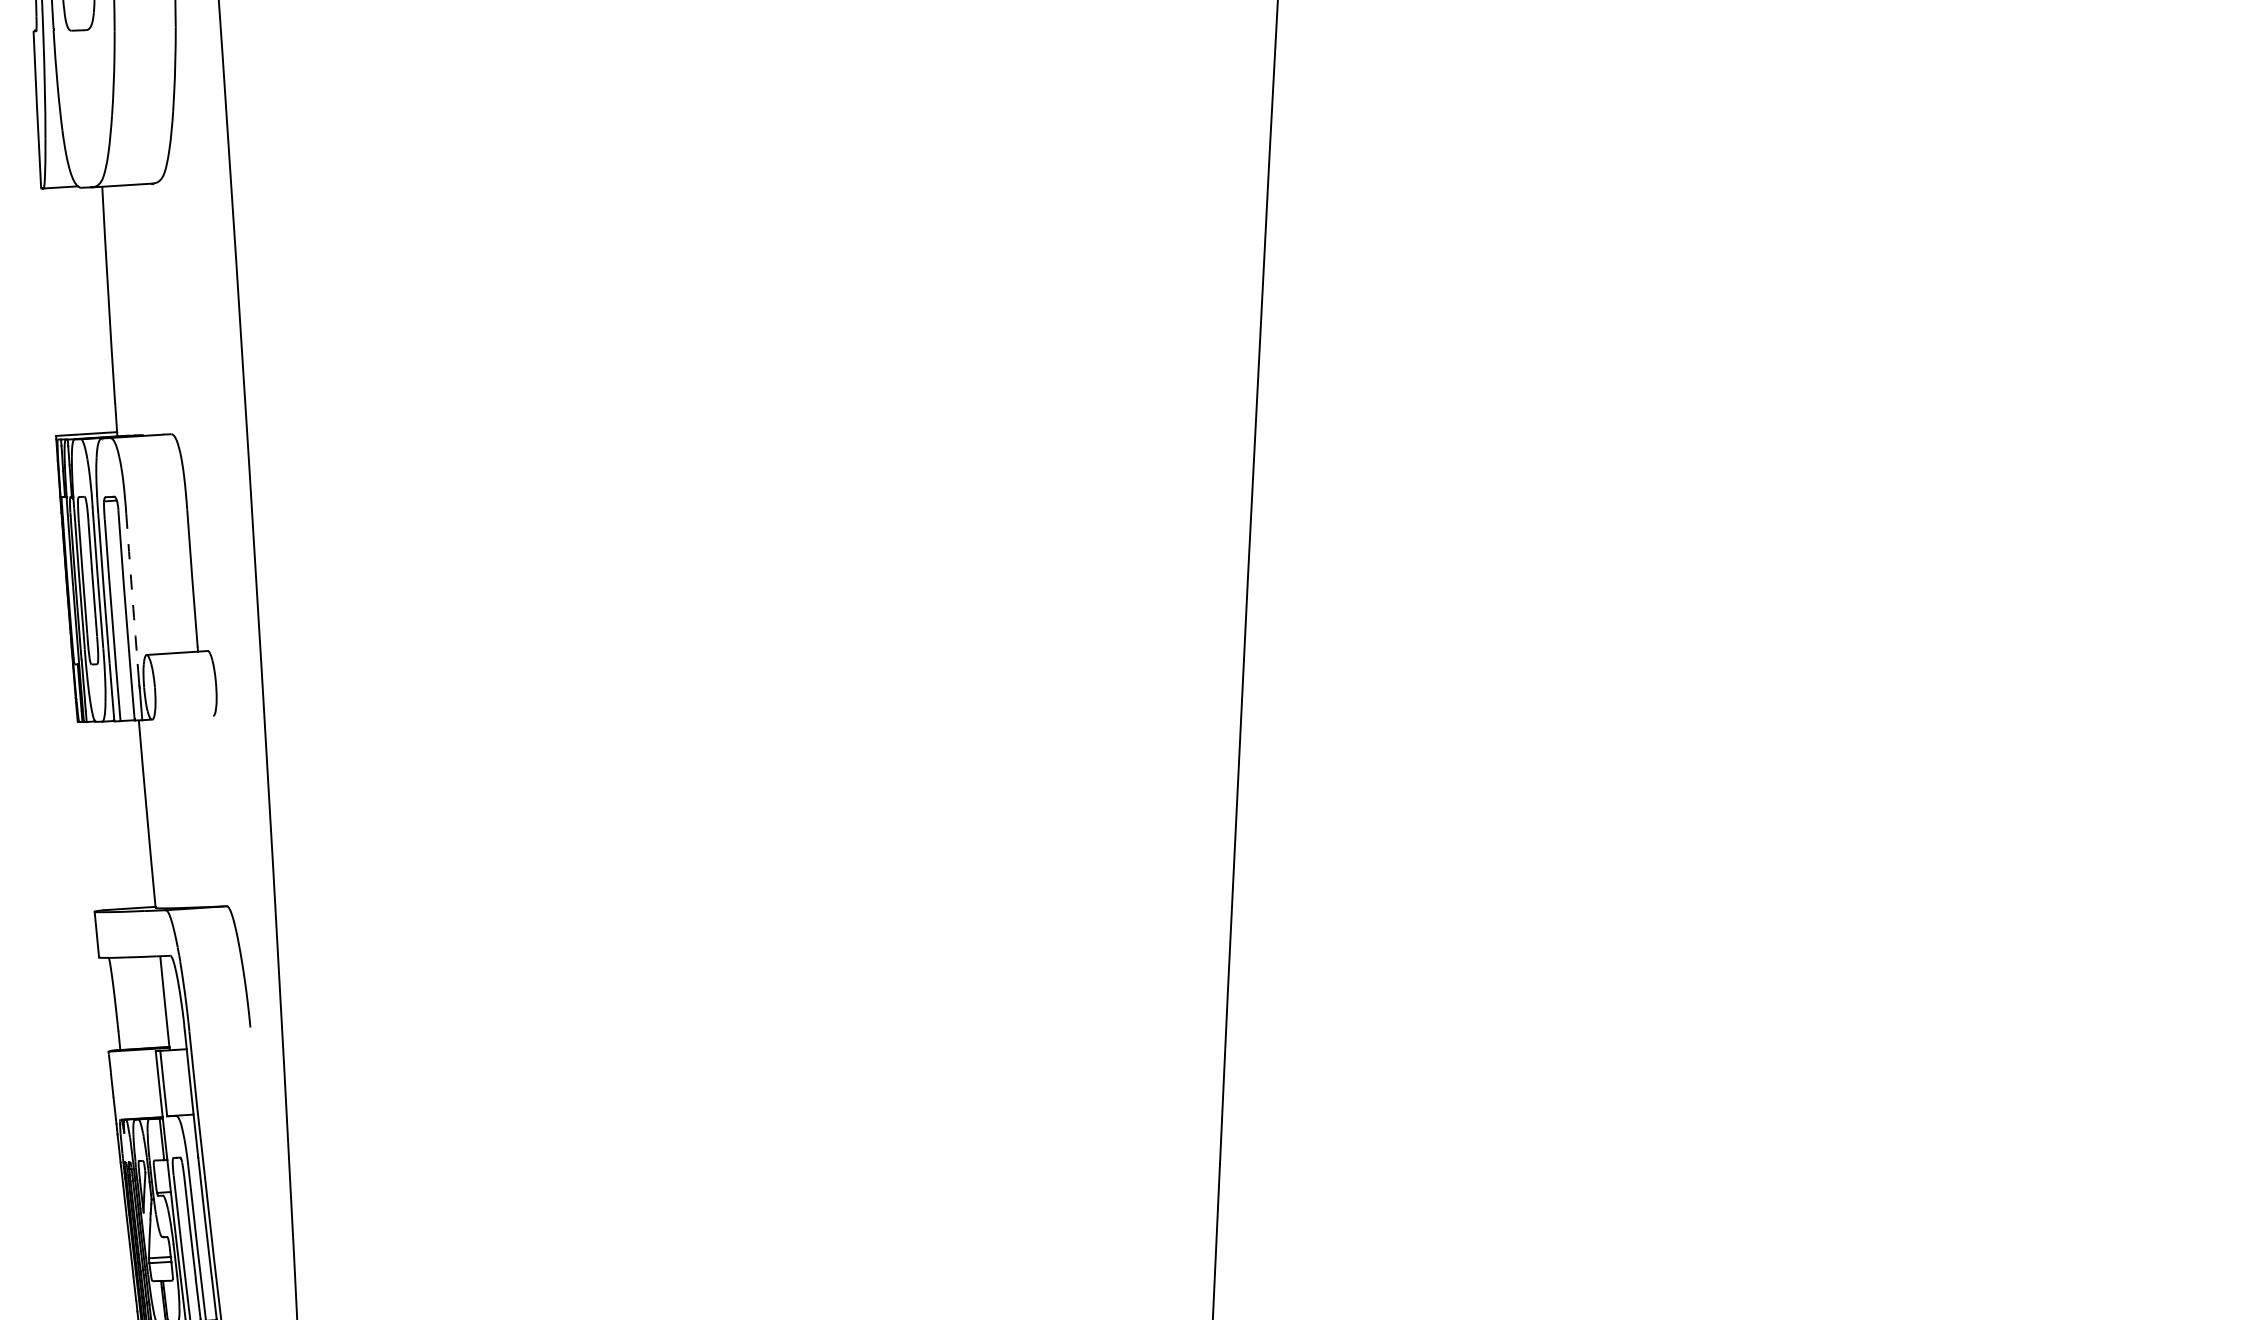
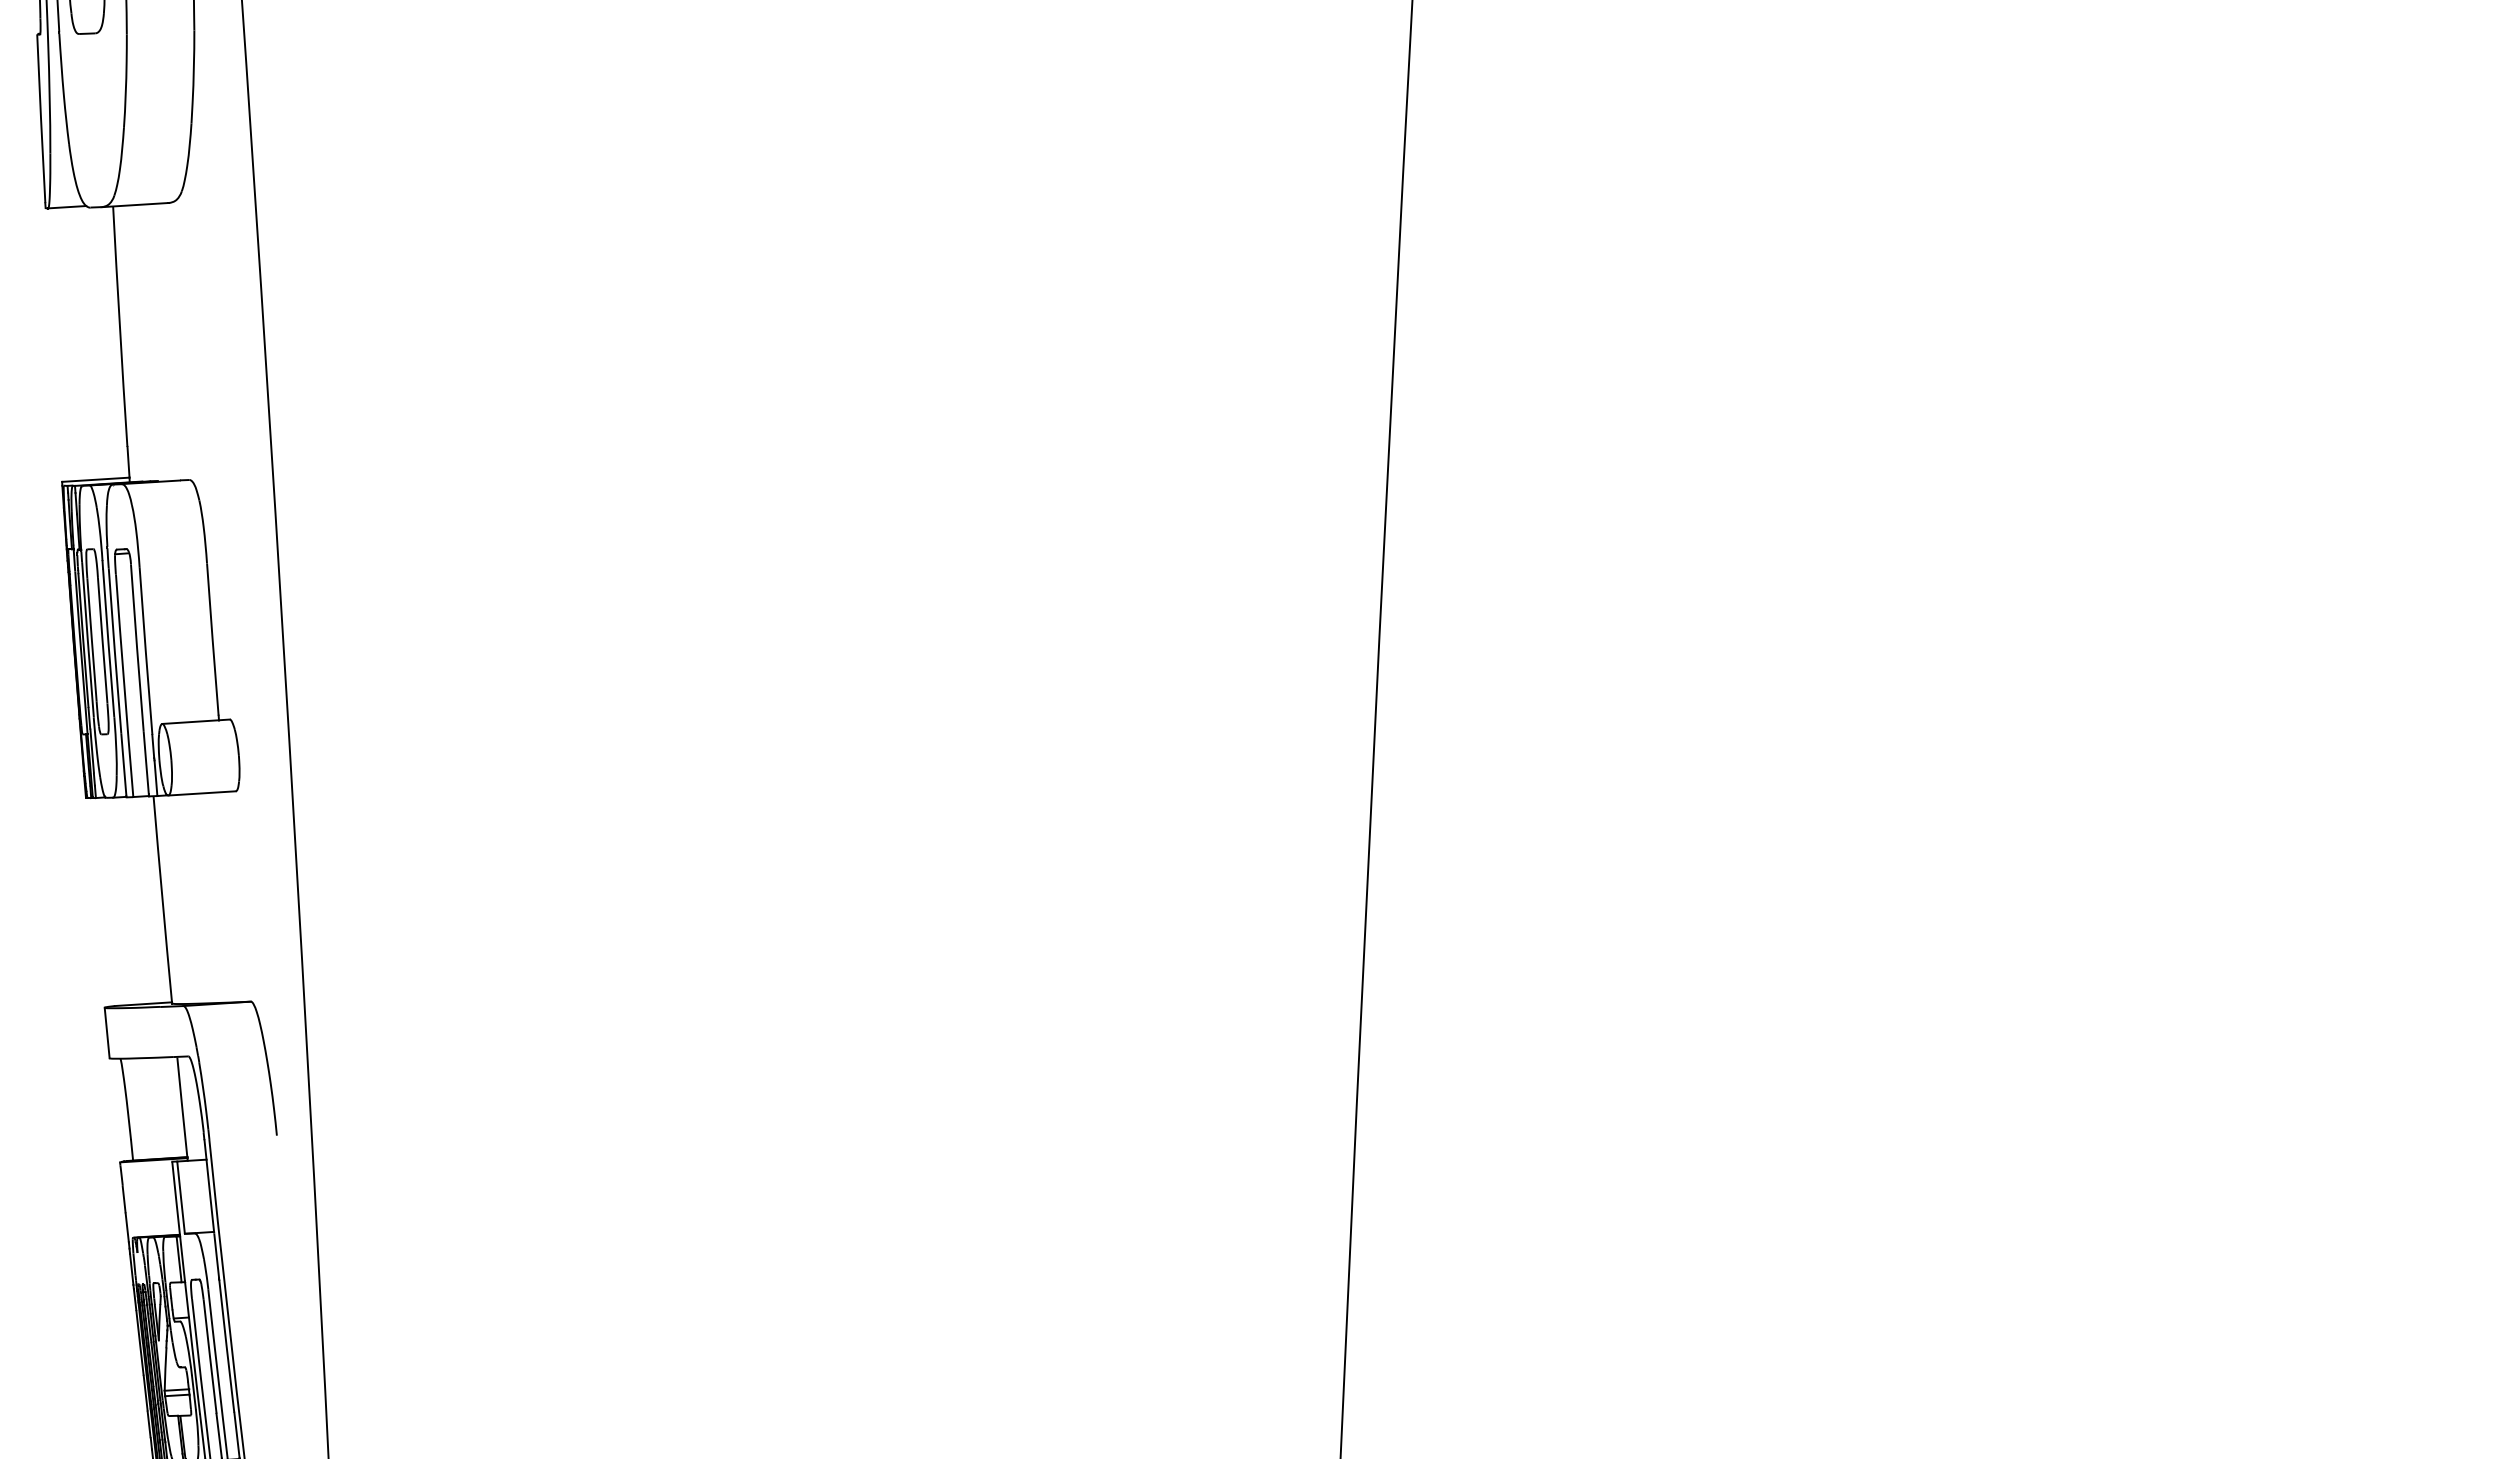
arc: (131, 589) -> (145, 651), dashed -> solid
line: (182, 717) -> (201, 793), added

